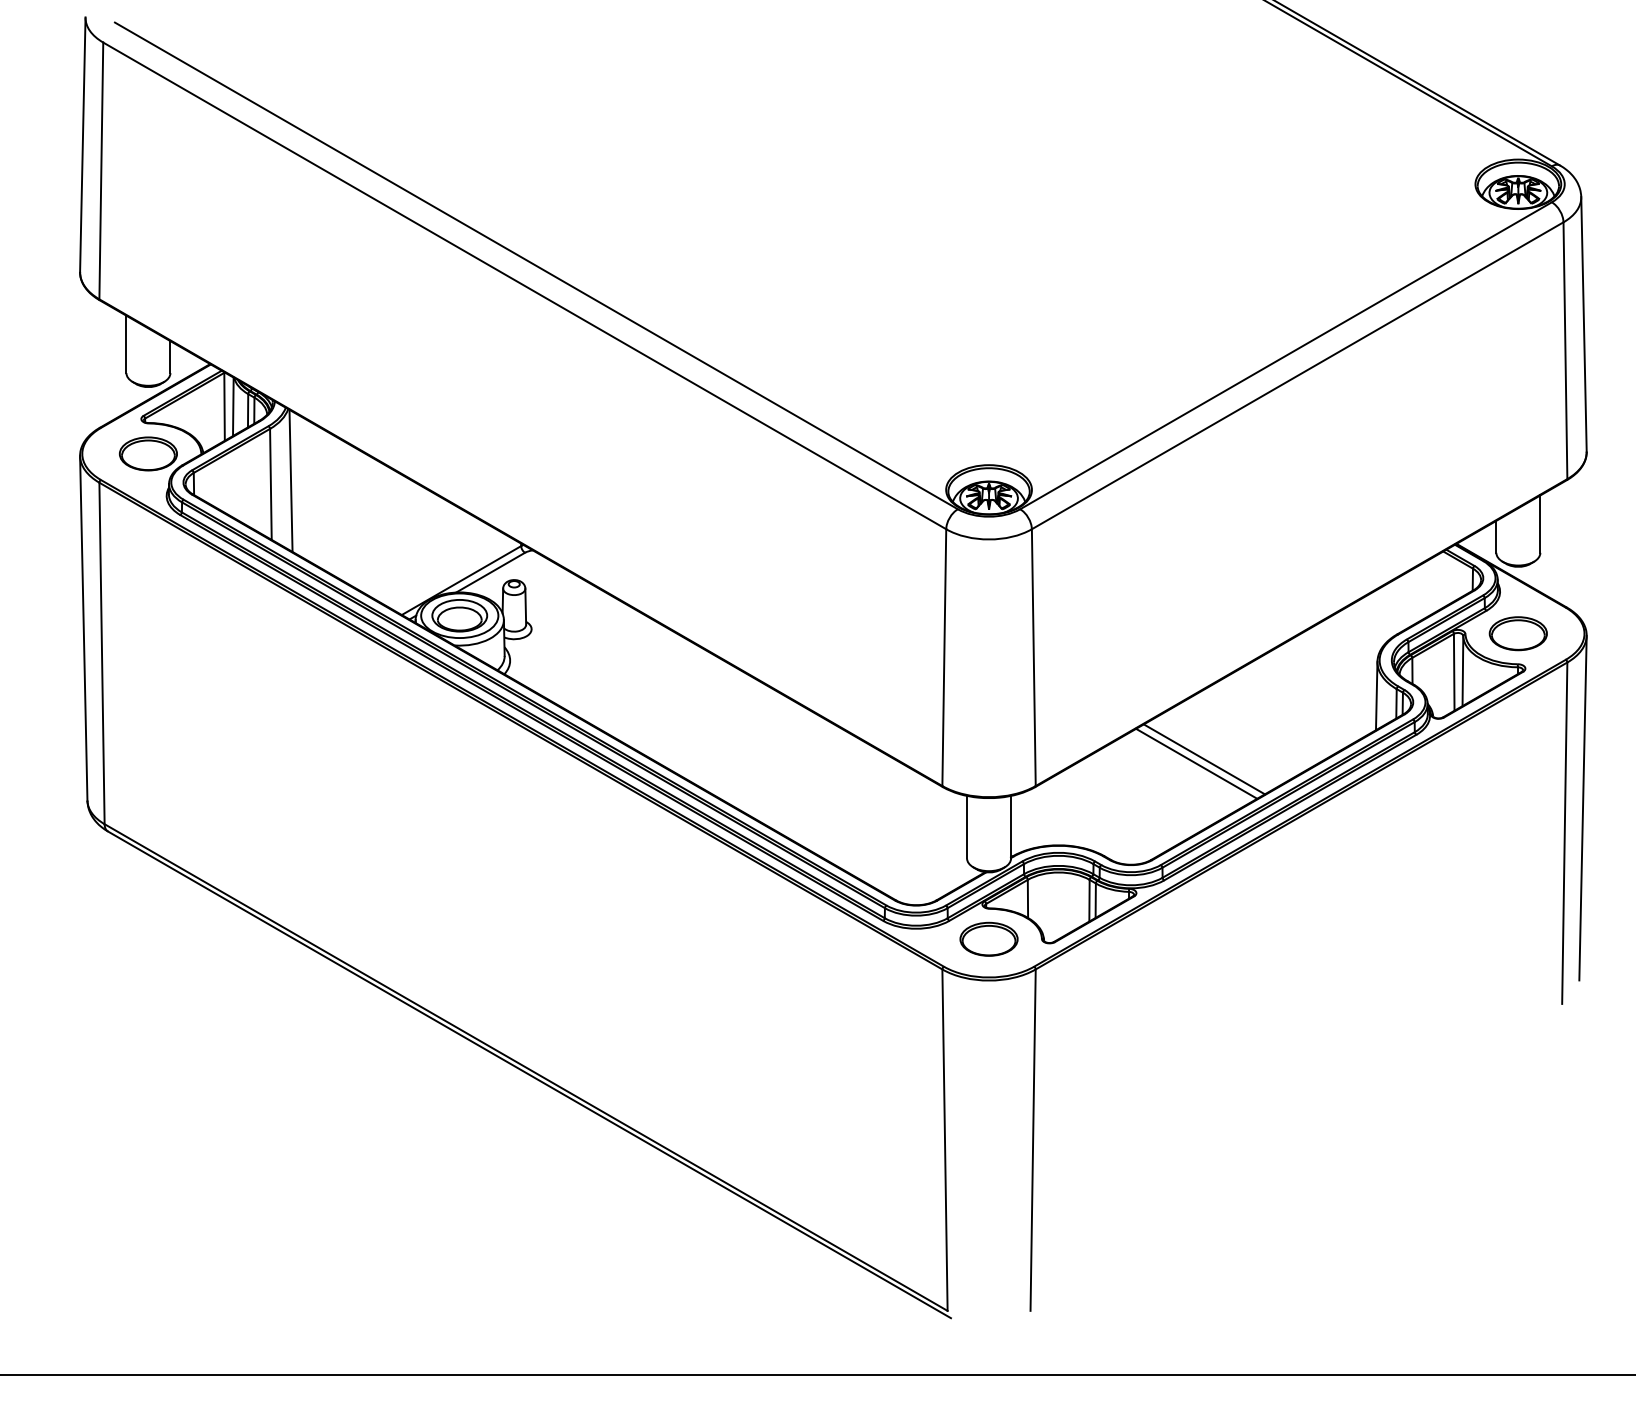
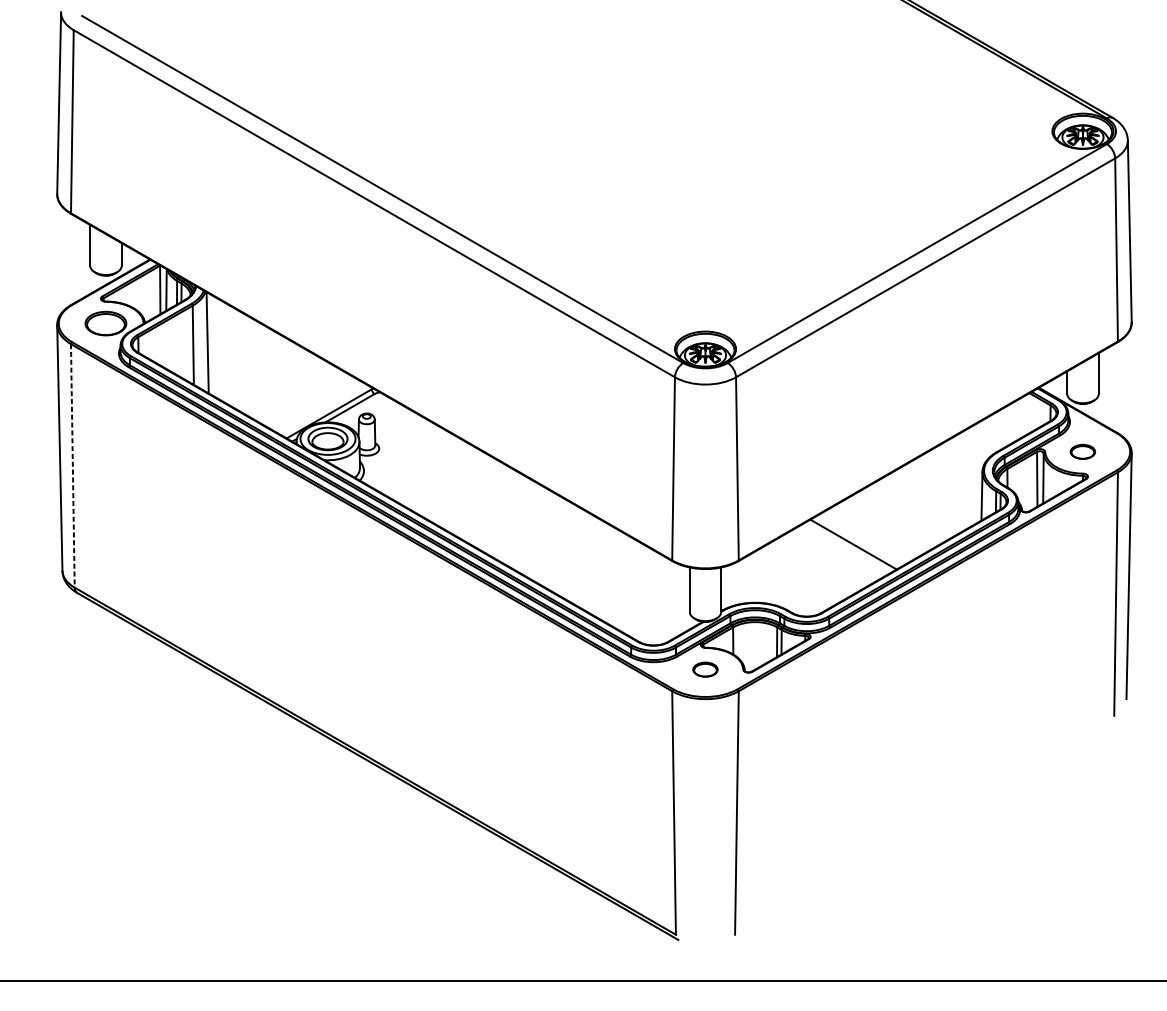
part: (1517, 633) -> (1082, 451), size x0.6
line: (102, 653) -> (73, 465), solid -> dashed
line: (1203, 759) -> (858, 541), removed
part: (988, 938) -> (705, 669), size x0.6

